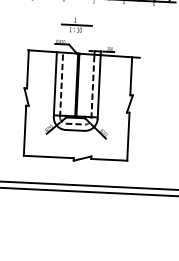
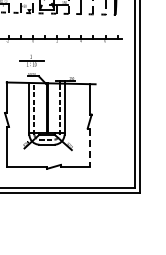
part: (75, 24) -> (31, 60), moved
line: (128, 137) -> (89, 148), solid -> dashed

